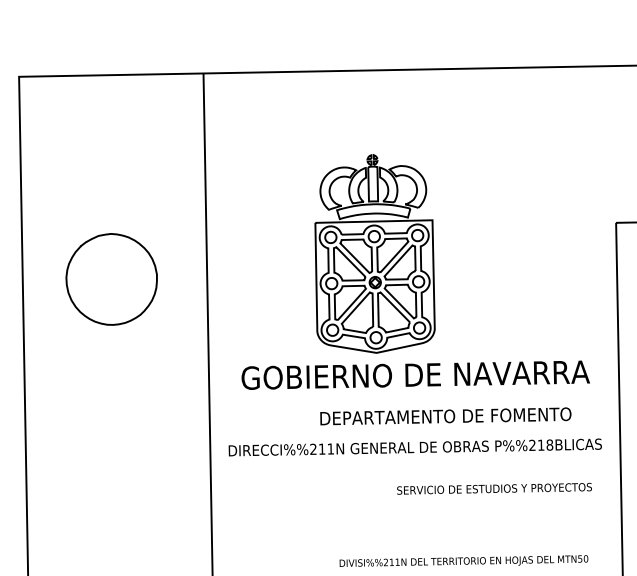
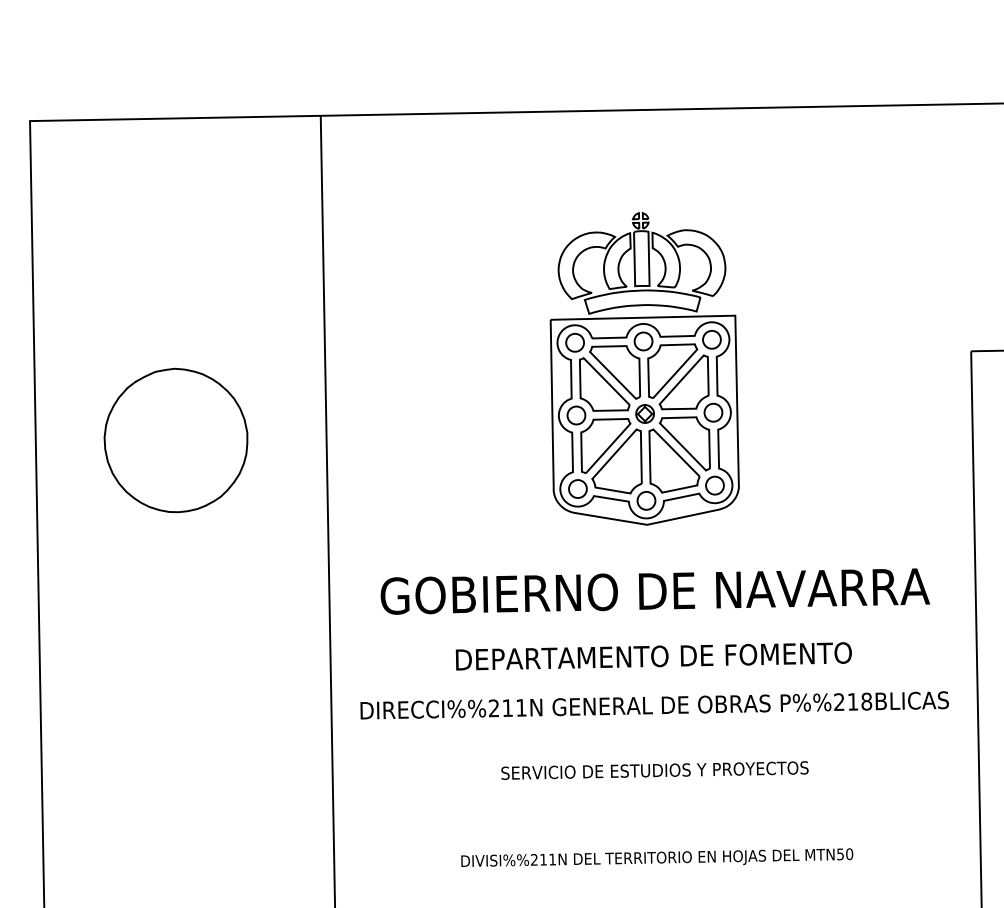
part: (374, 253) -> (643, 368), moved
text: (445, 416) -> (653, 656), moved
text: (494, 488) -> (654, 770), moved
text: (463, 560) -> (656, 856), moved

